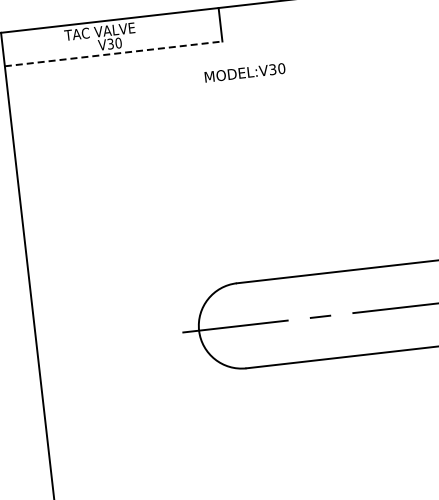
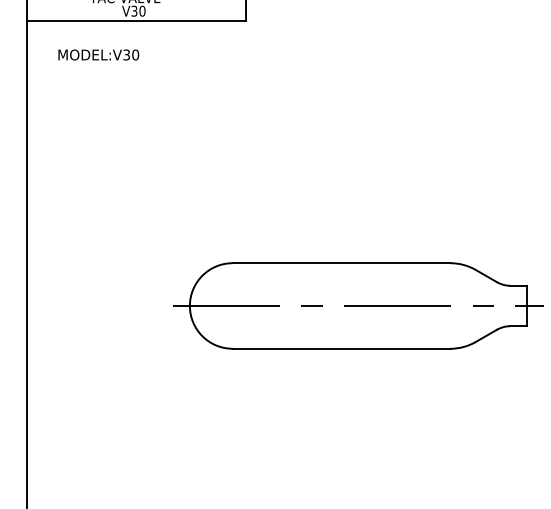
line: (113, 54) -> (136, 21), dashed -> solid
text: (244, 72) -> (98, 54), moved

